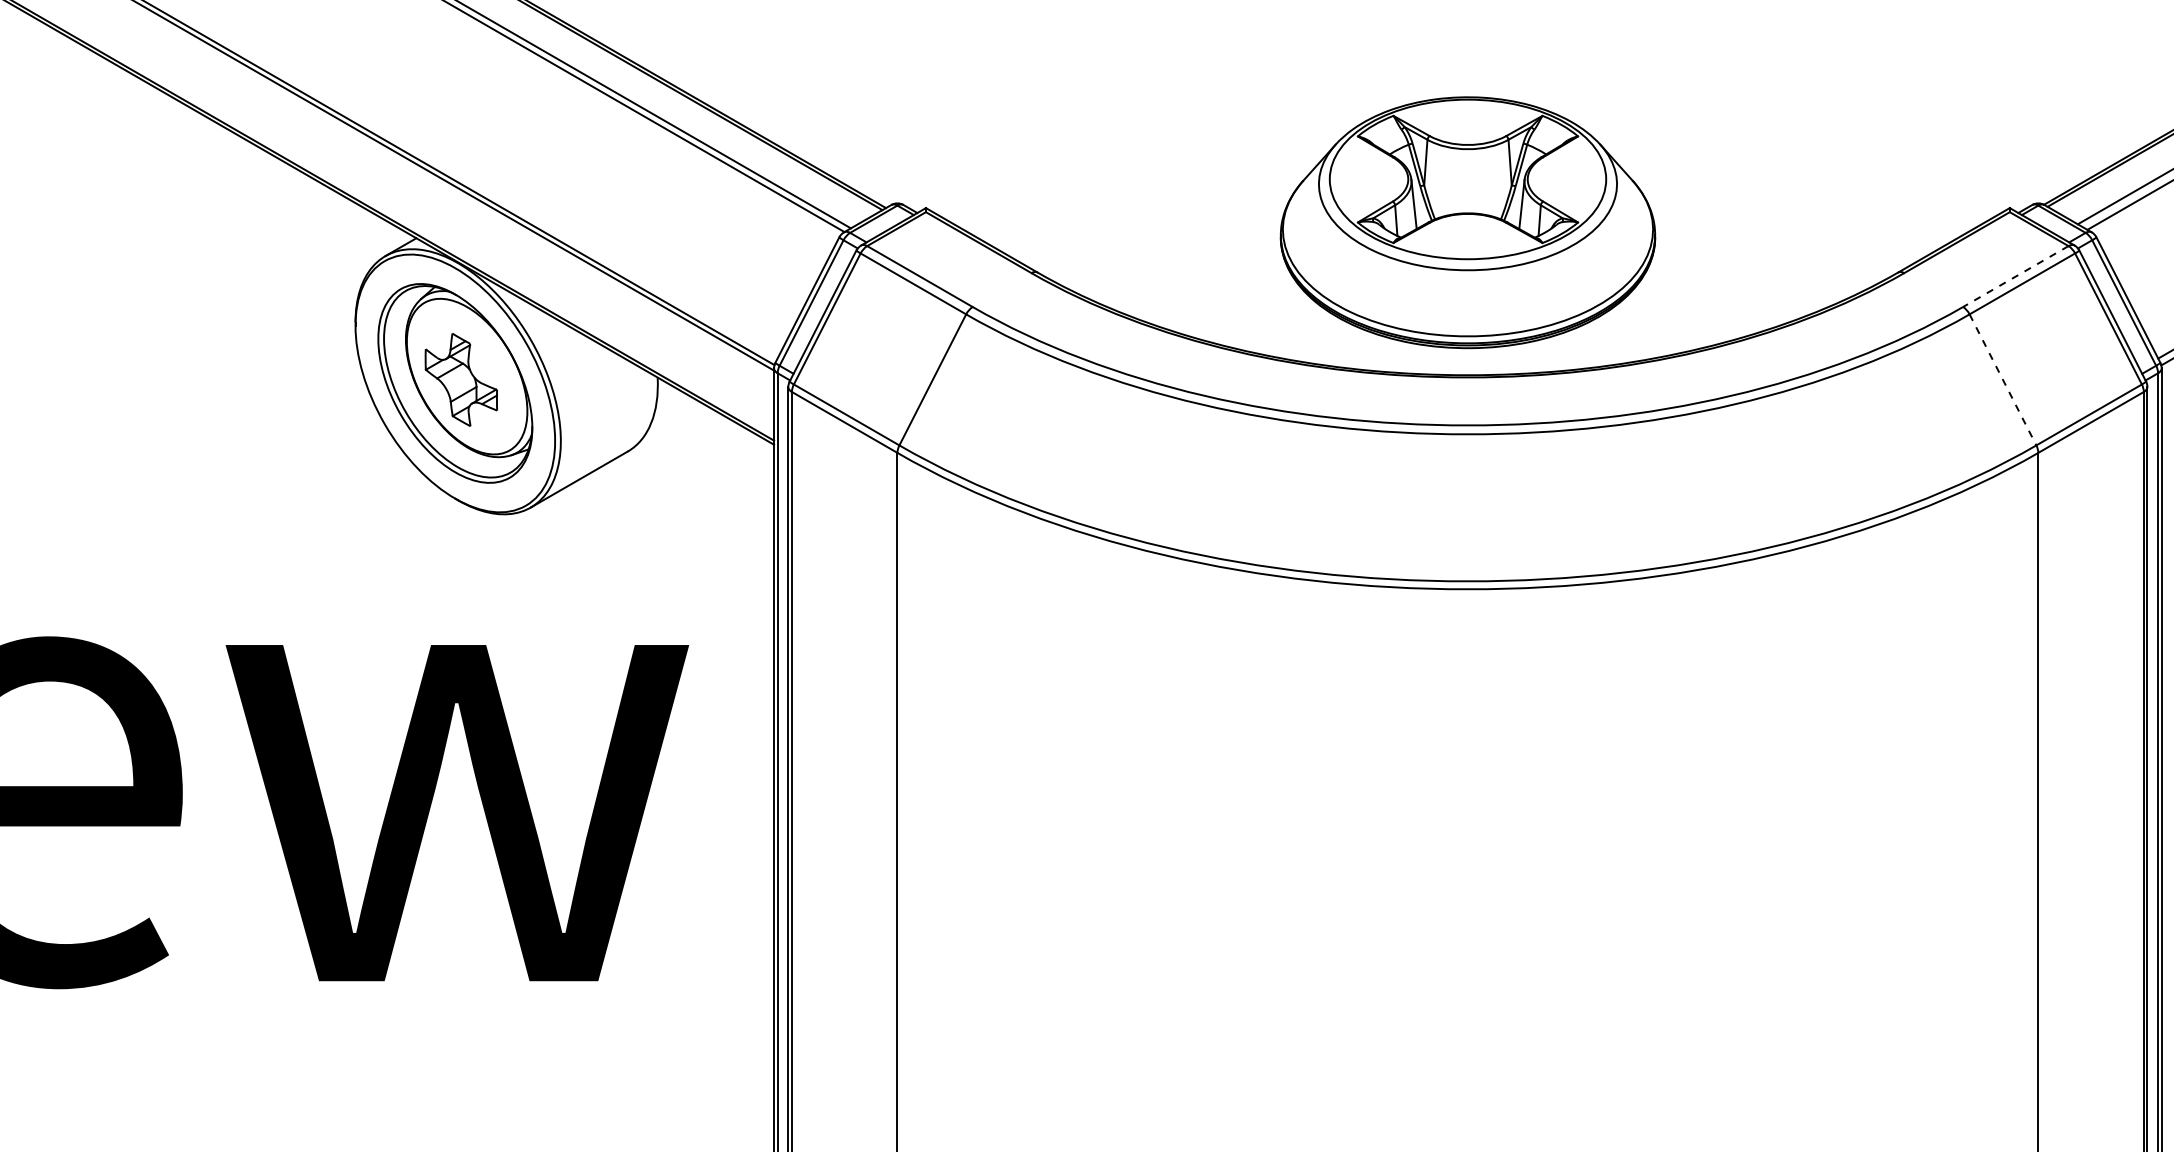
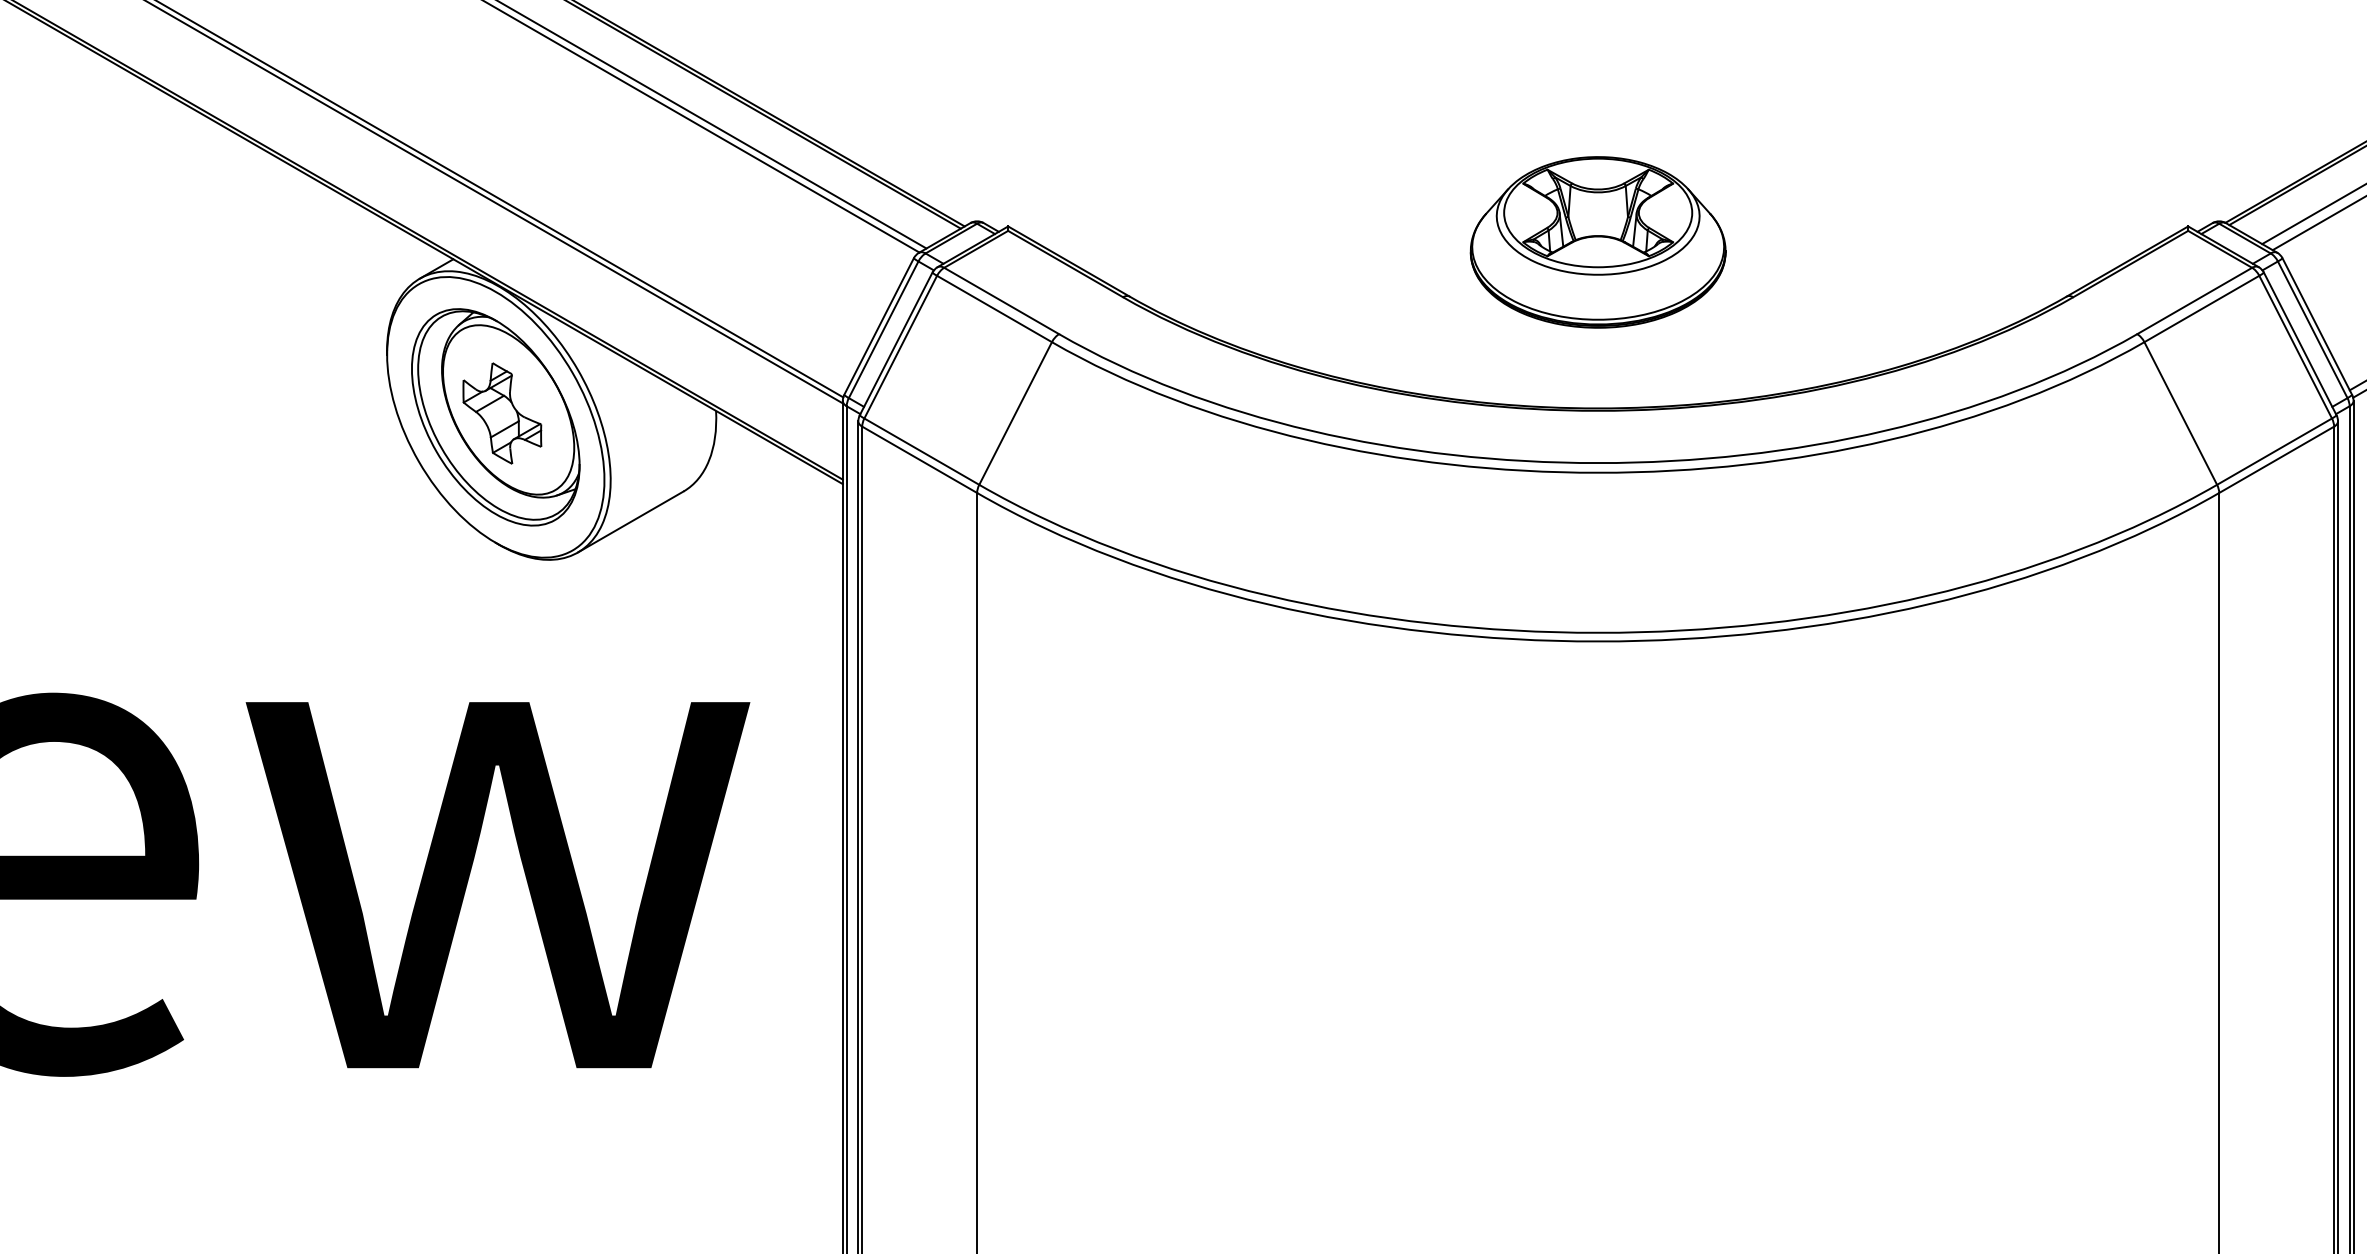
part: (1467, 222) -> (1597, 242), size x0.62
line: (2015, 277) -> (2194, 301), dashed -> solid
line: (2002, 379) -> (2180, 413), dashed -> solid

